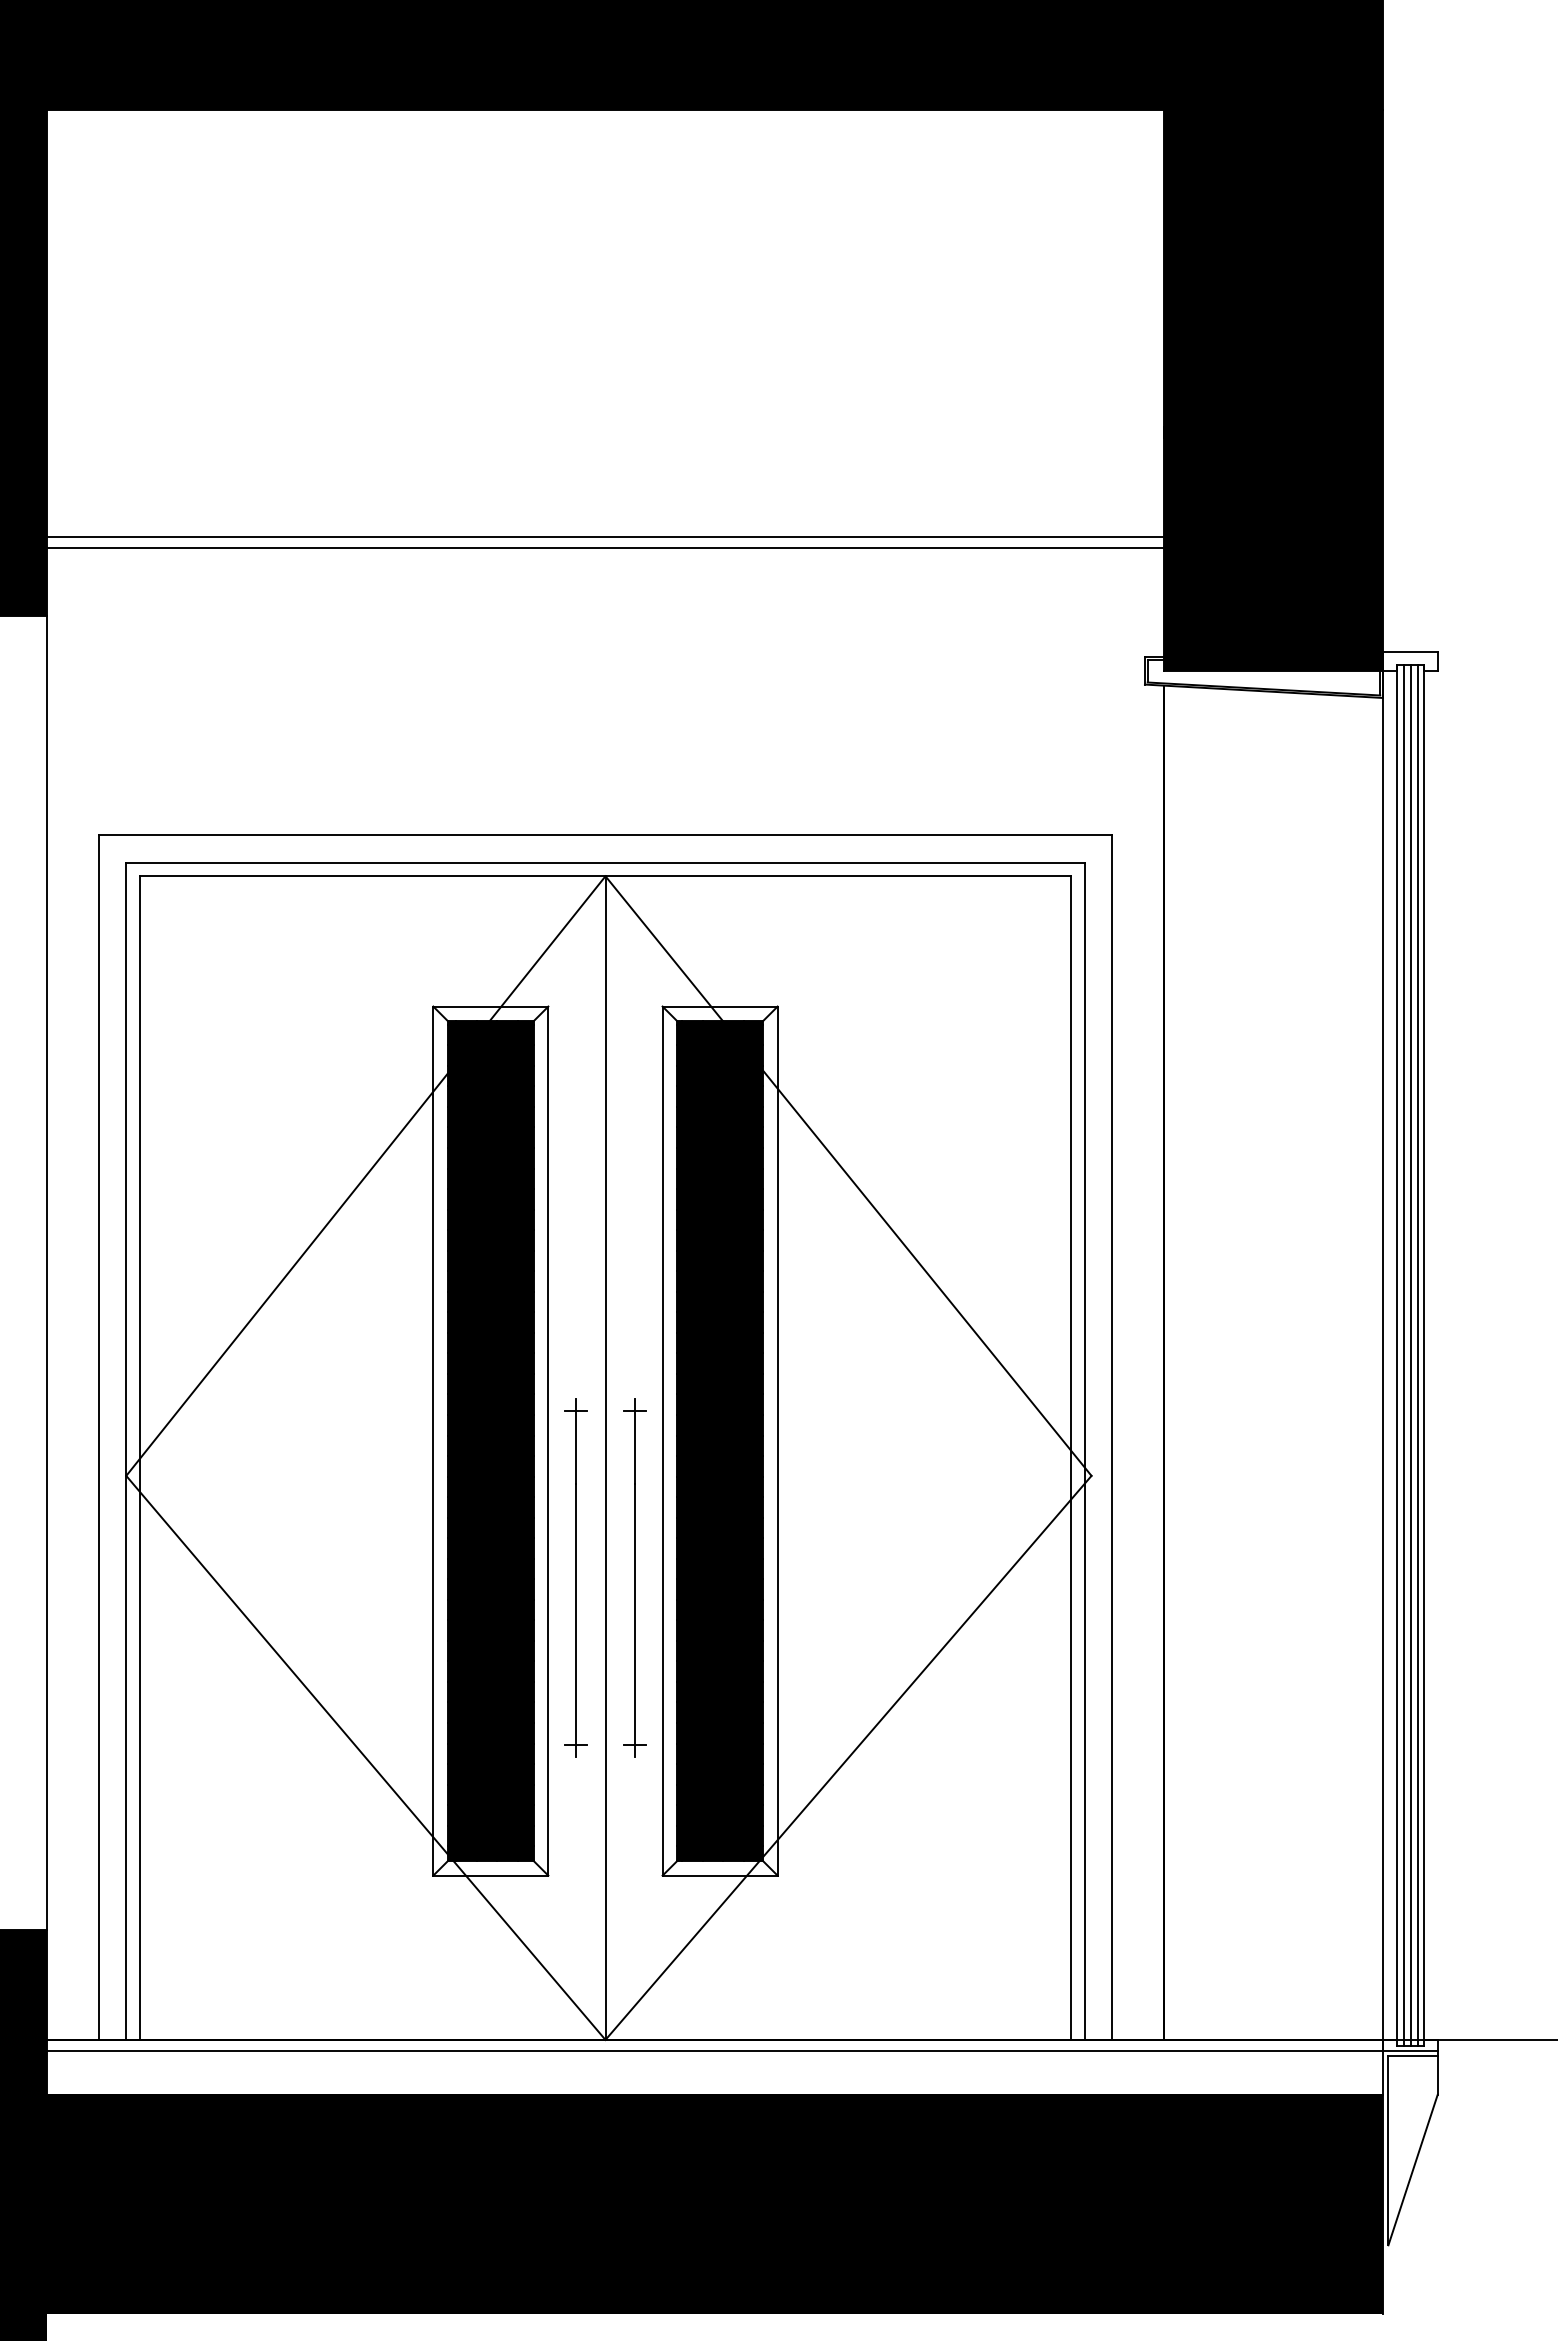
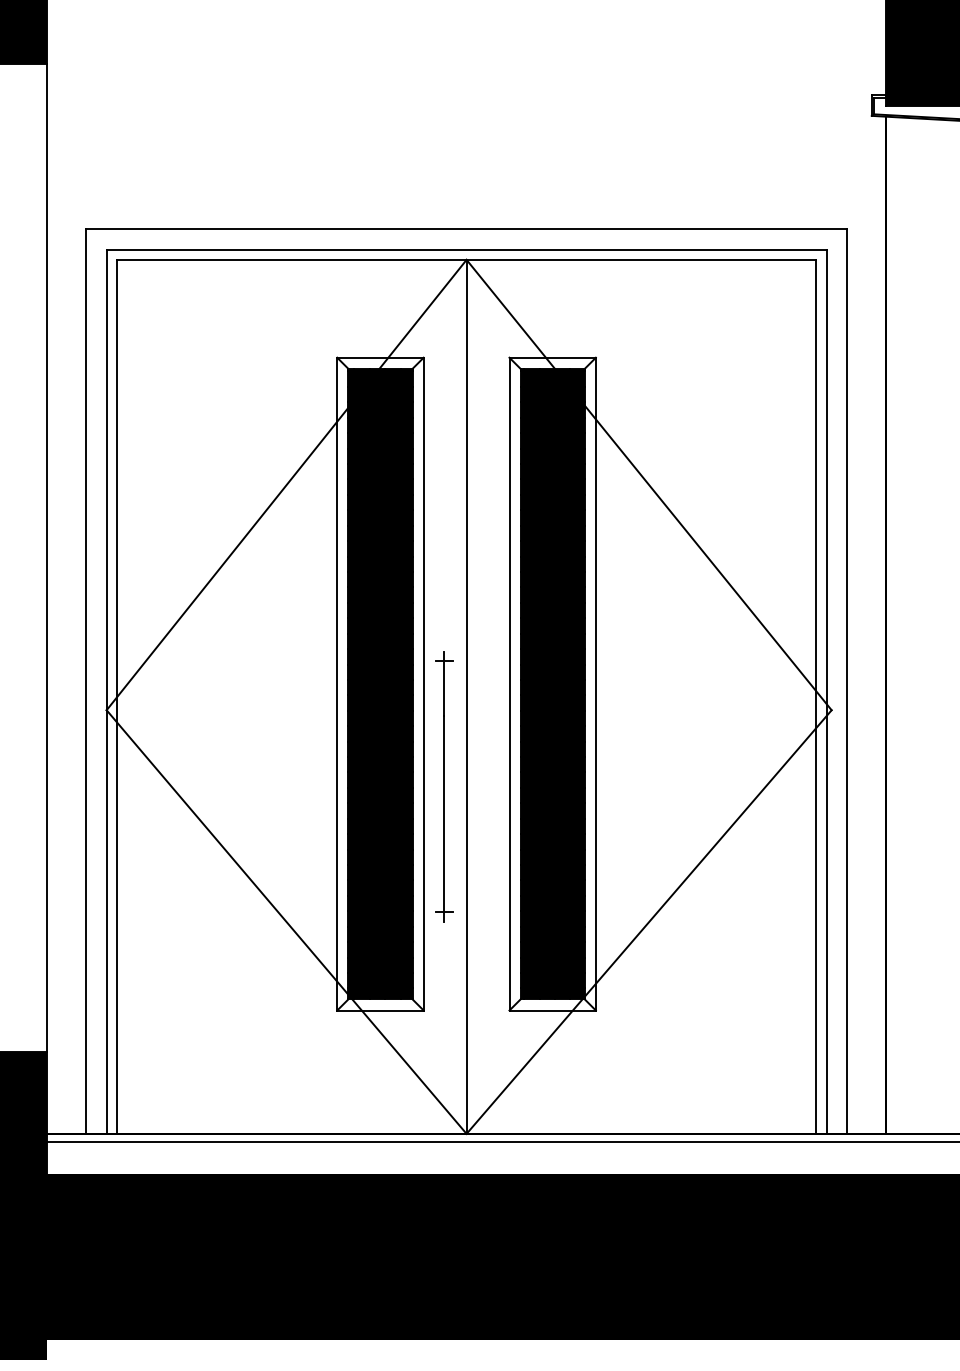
line: (605, 536) -> (466, 4), removed
line: (605, 547) -> (466, 12), removed
part: (634, 1577) -> (488, 786), removed

